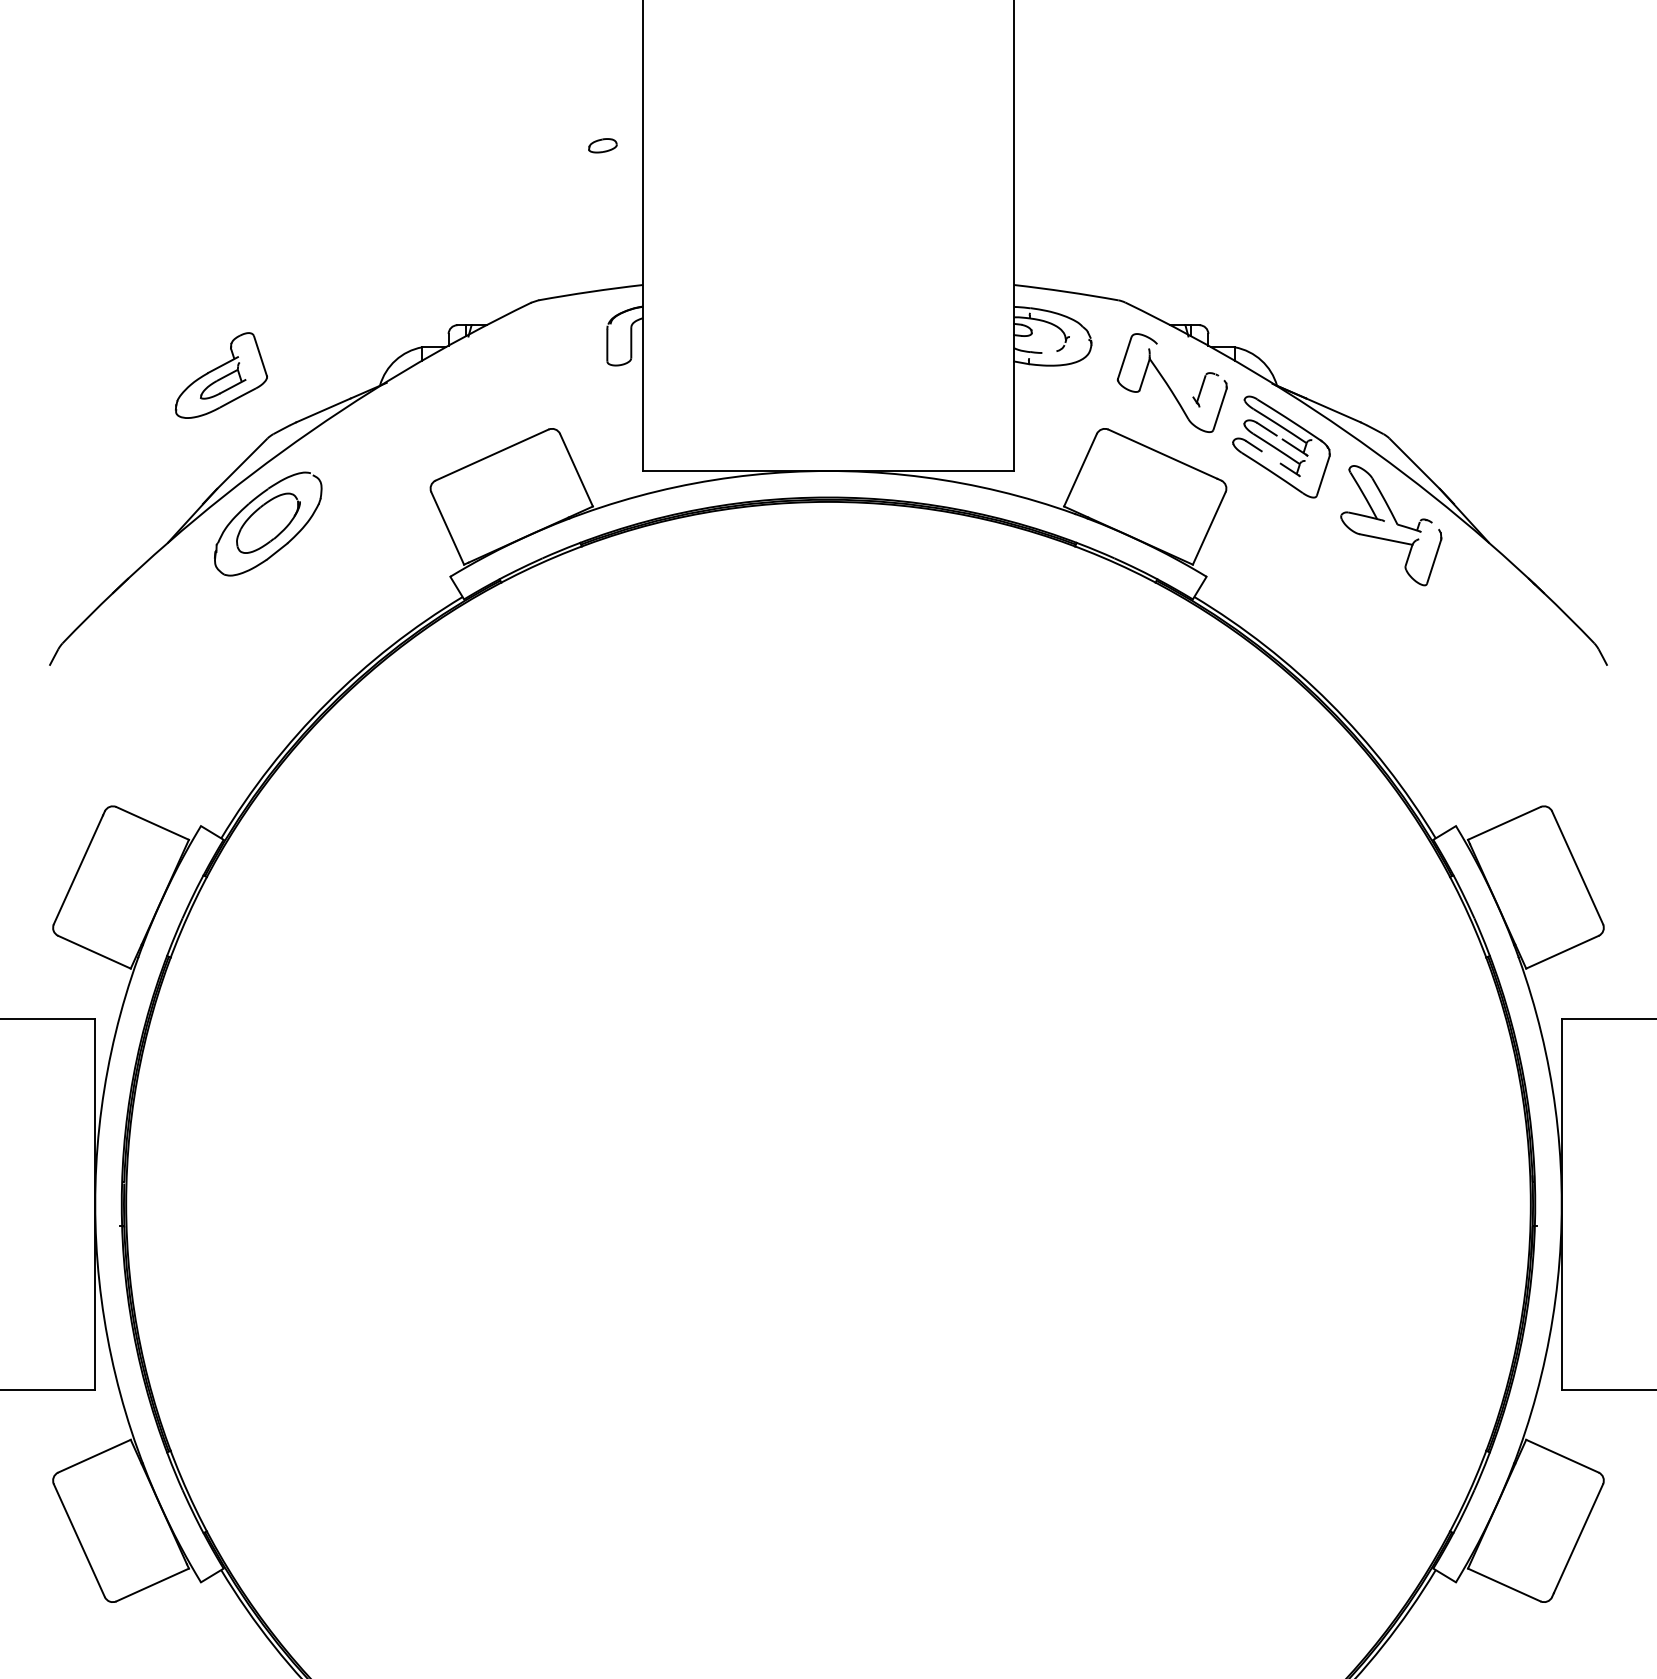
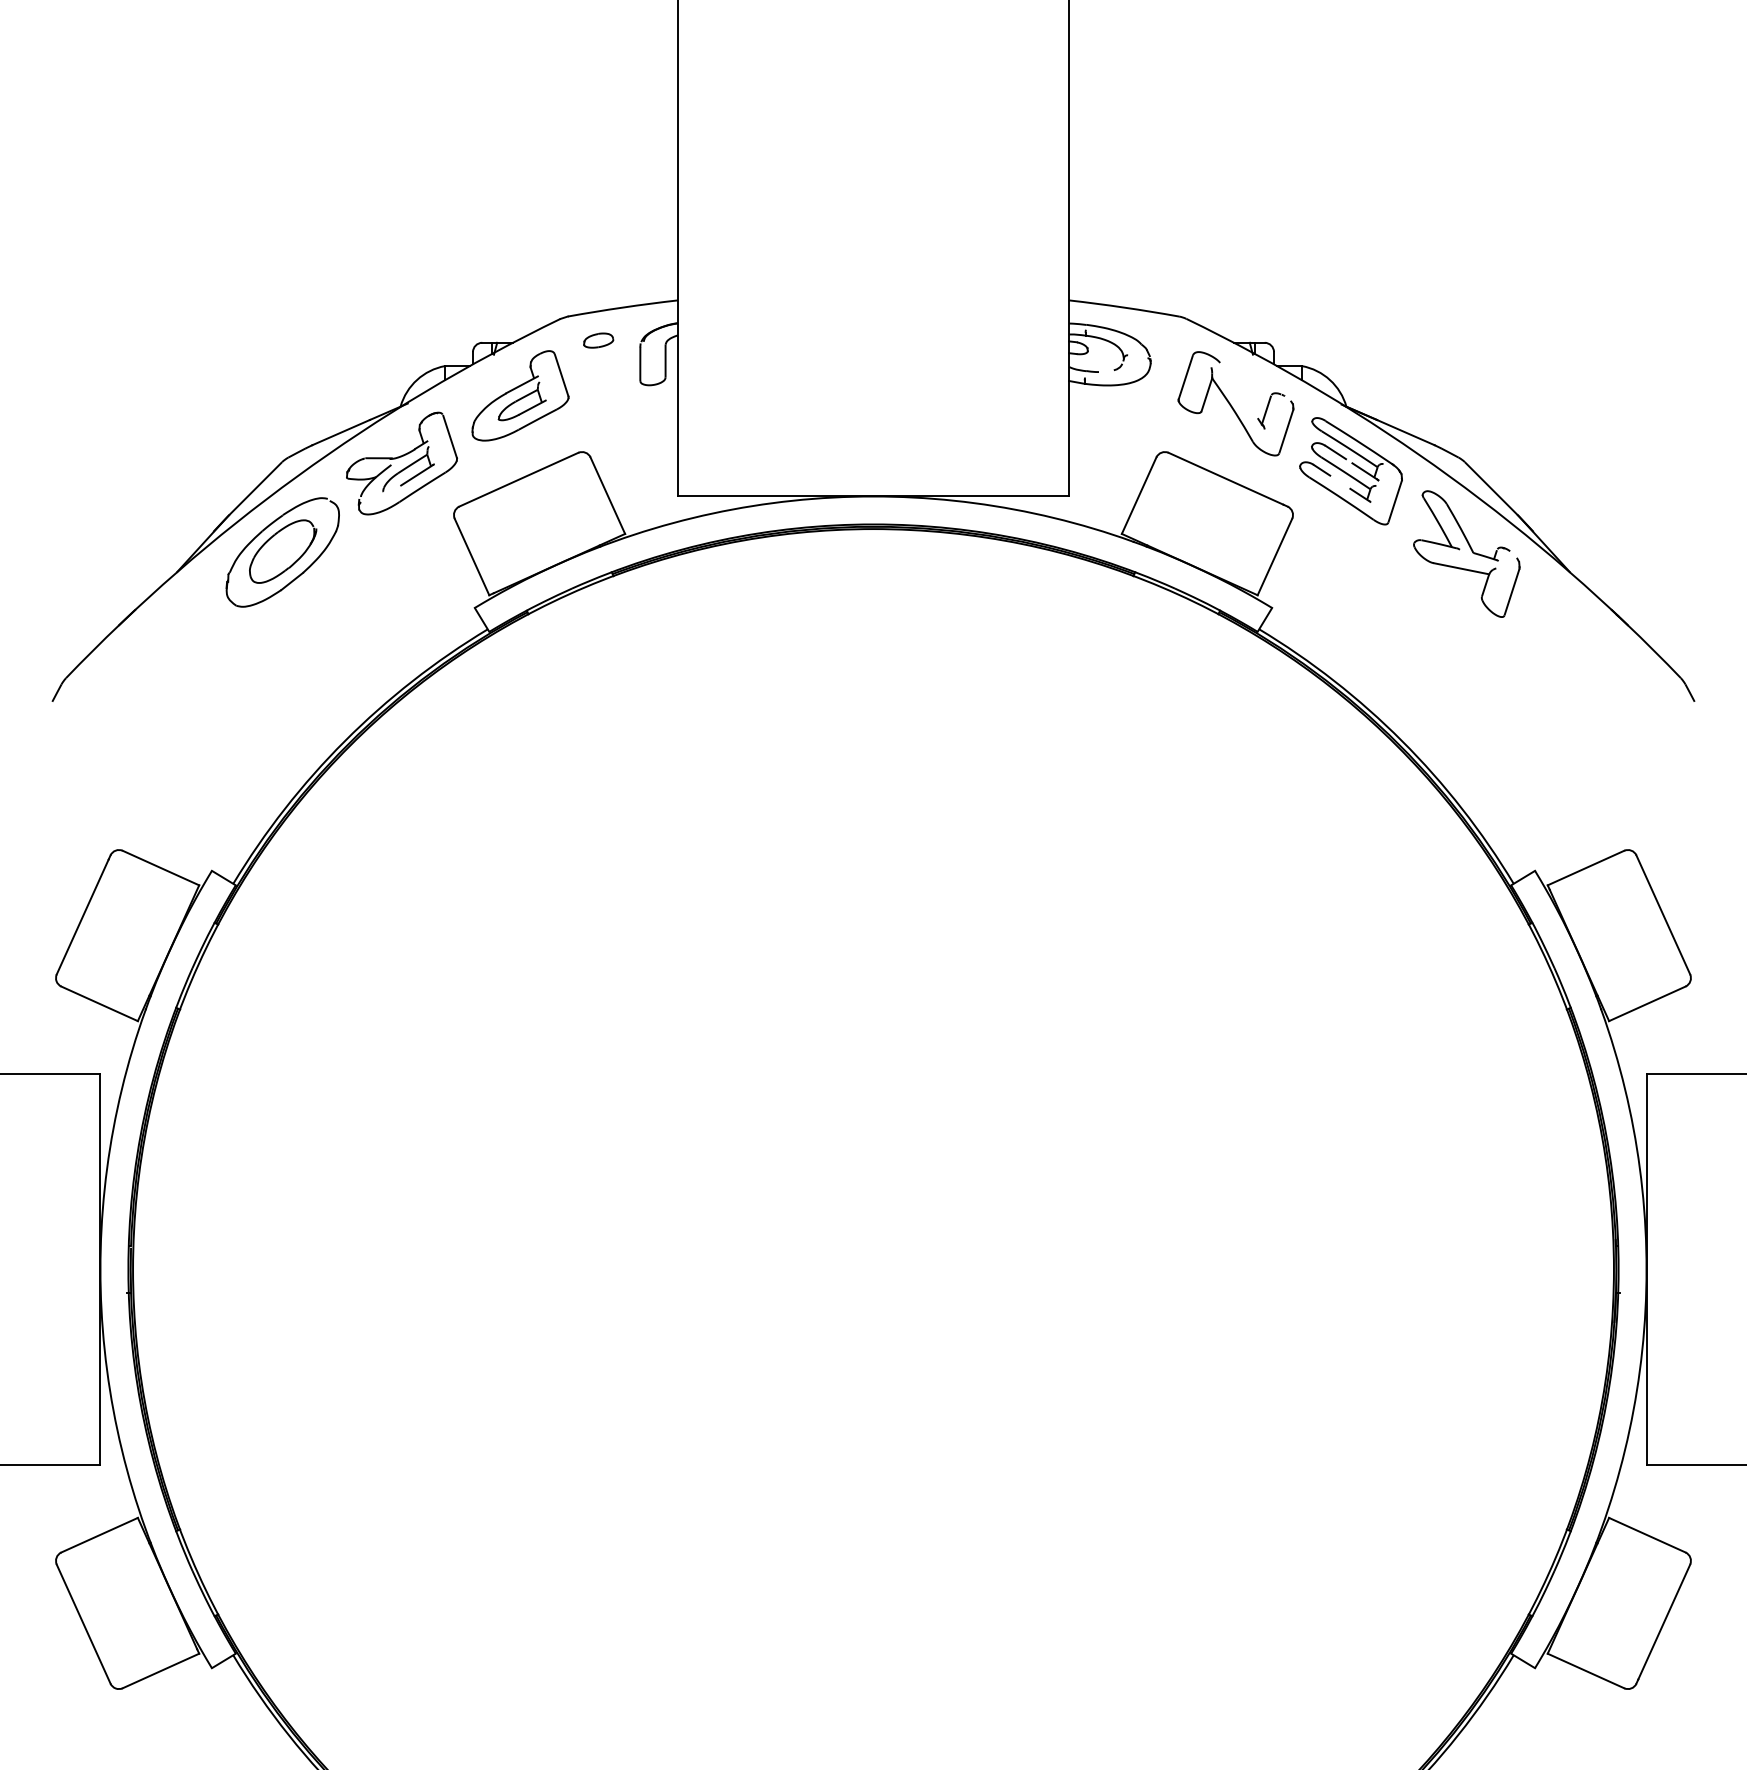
part: (602, 145) -> (598, 340), moved
part: (221, 375) -> (520, 395), moved
part: (380, 439) -> (401, 463), added

